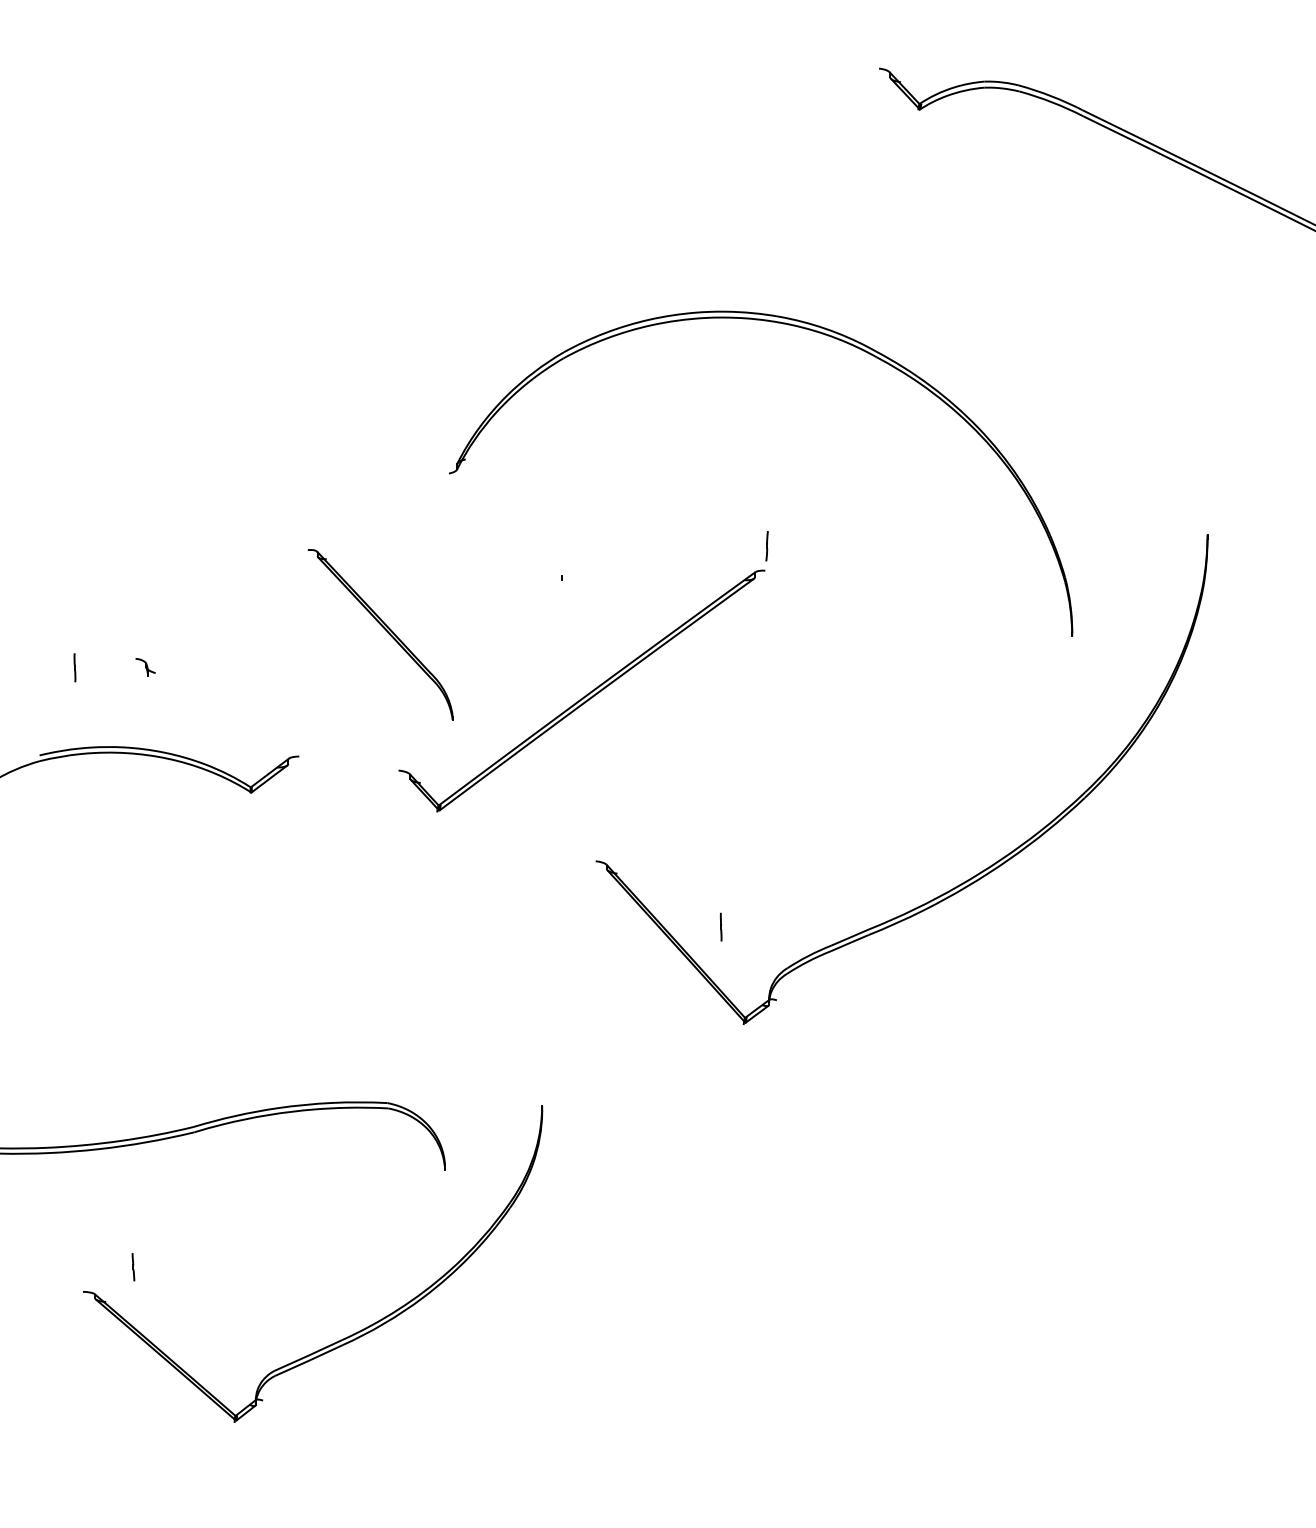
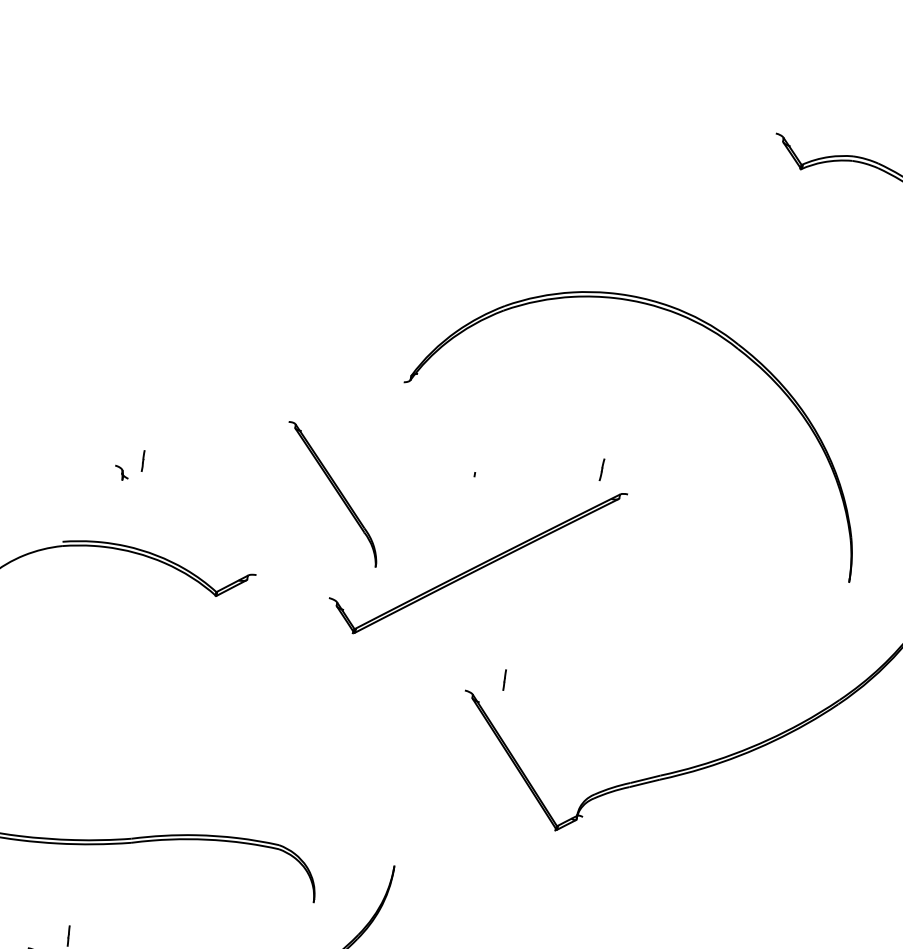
line: (766, 546) -> (601, 469), moved
line: (74, 667) -> (142, 460), moved
part: (145, 667) -> (121, 473), moved
line: (721, 926) -> (505, 679), moved

